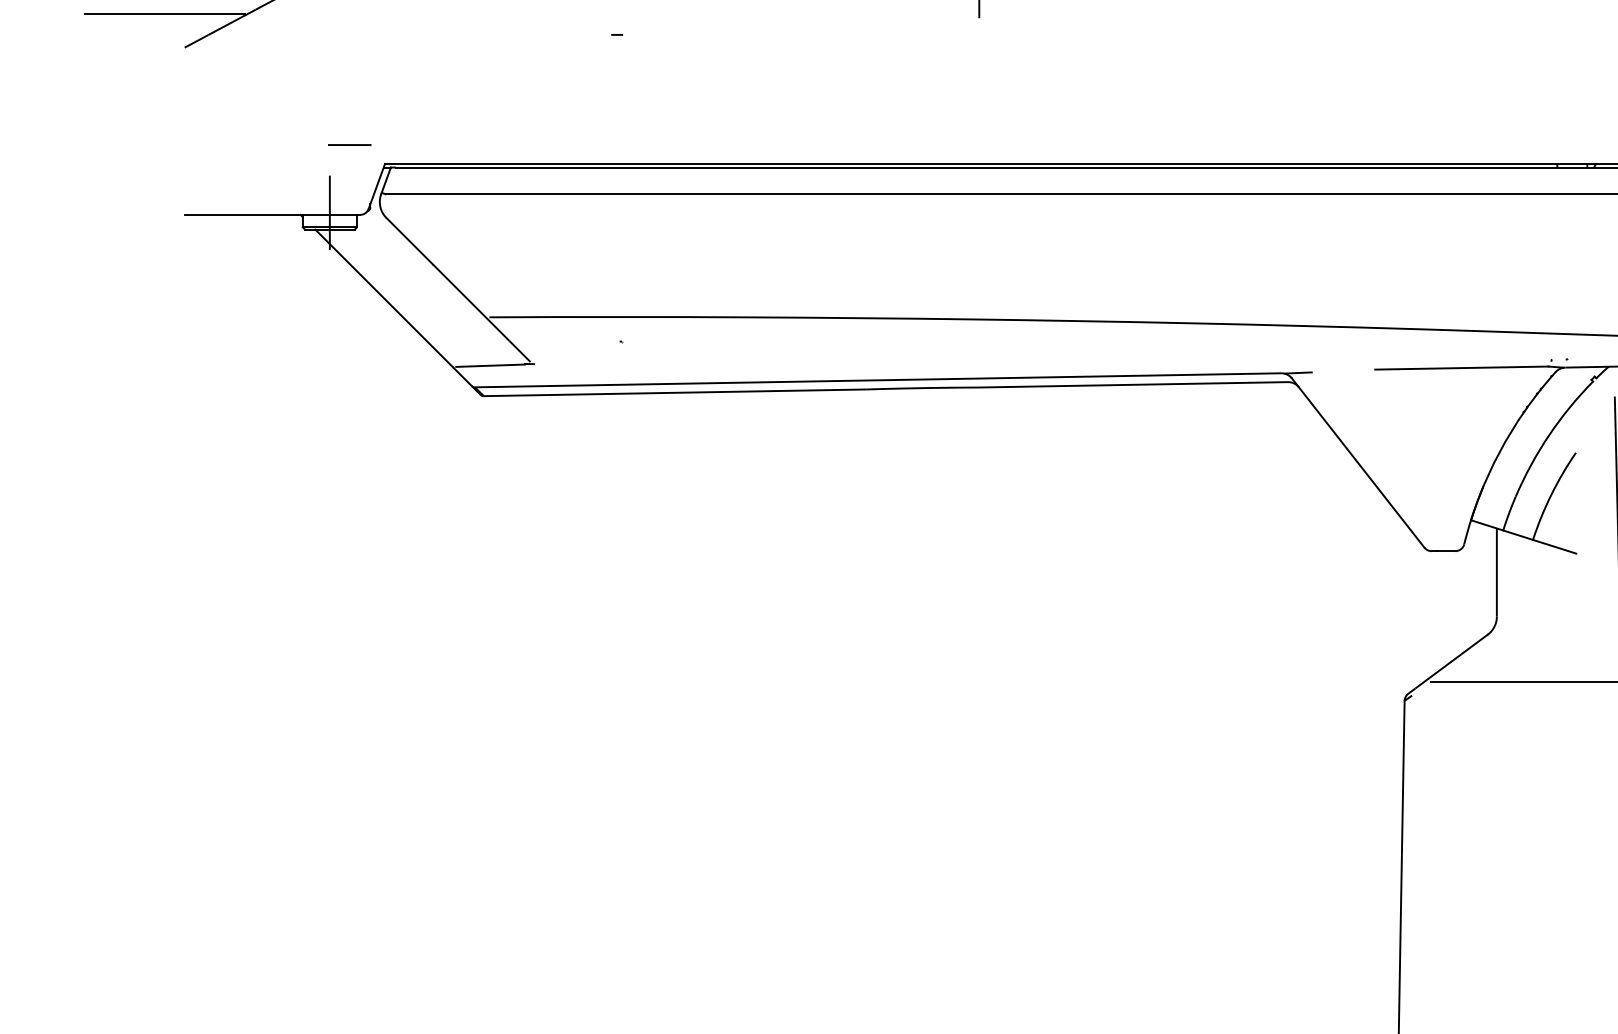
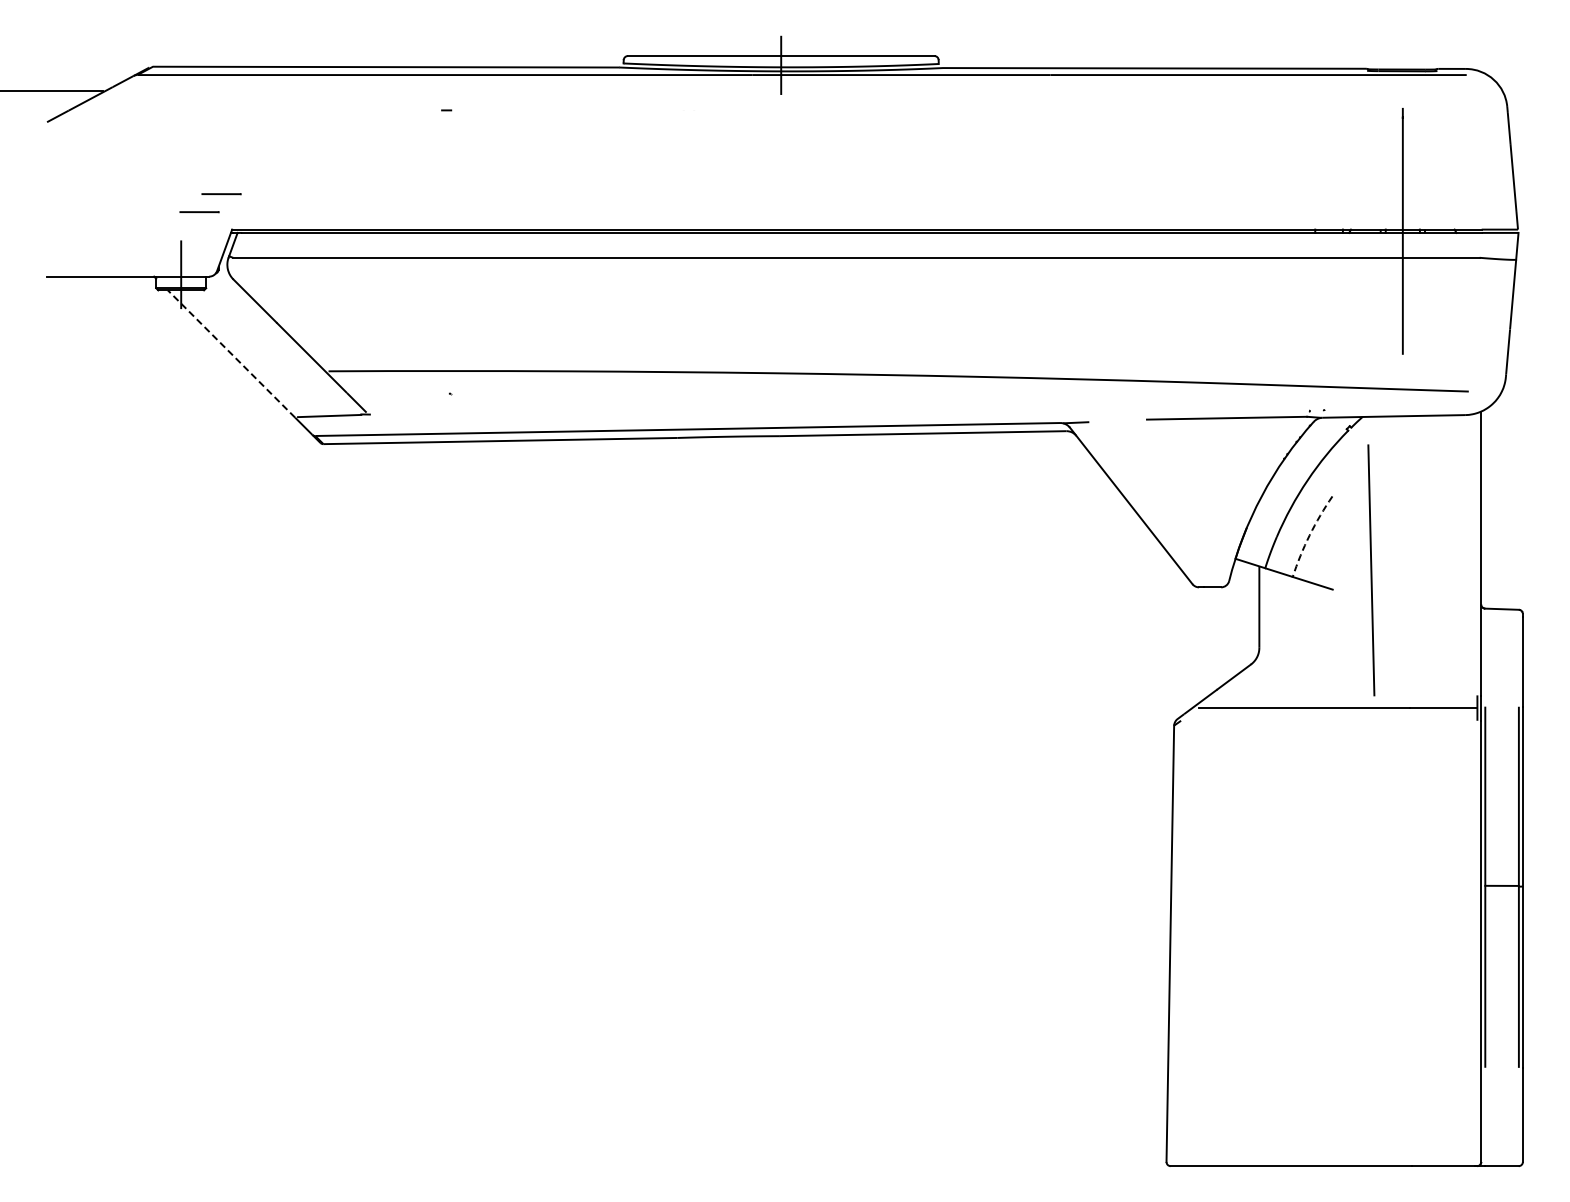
line: (373, 125) -> (221, 194), added
line: (384, 298) -> (231, 353), solid -> dashed
arc: (1551, 495) -> (1309, 535), solid -> dashed

